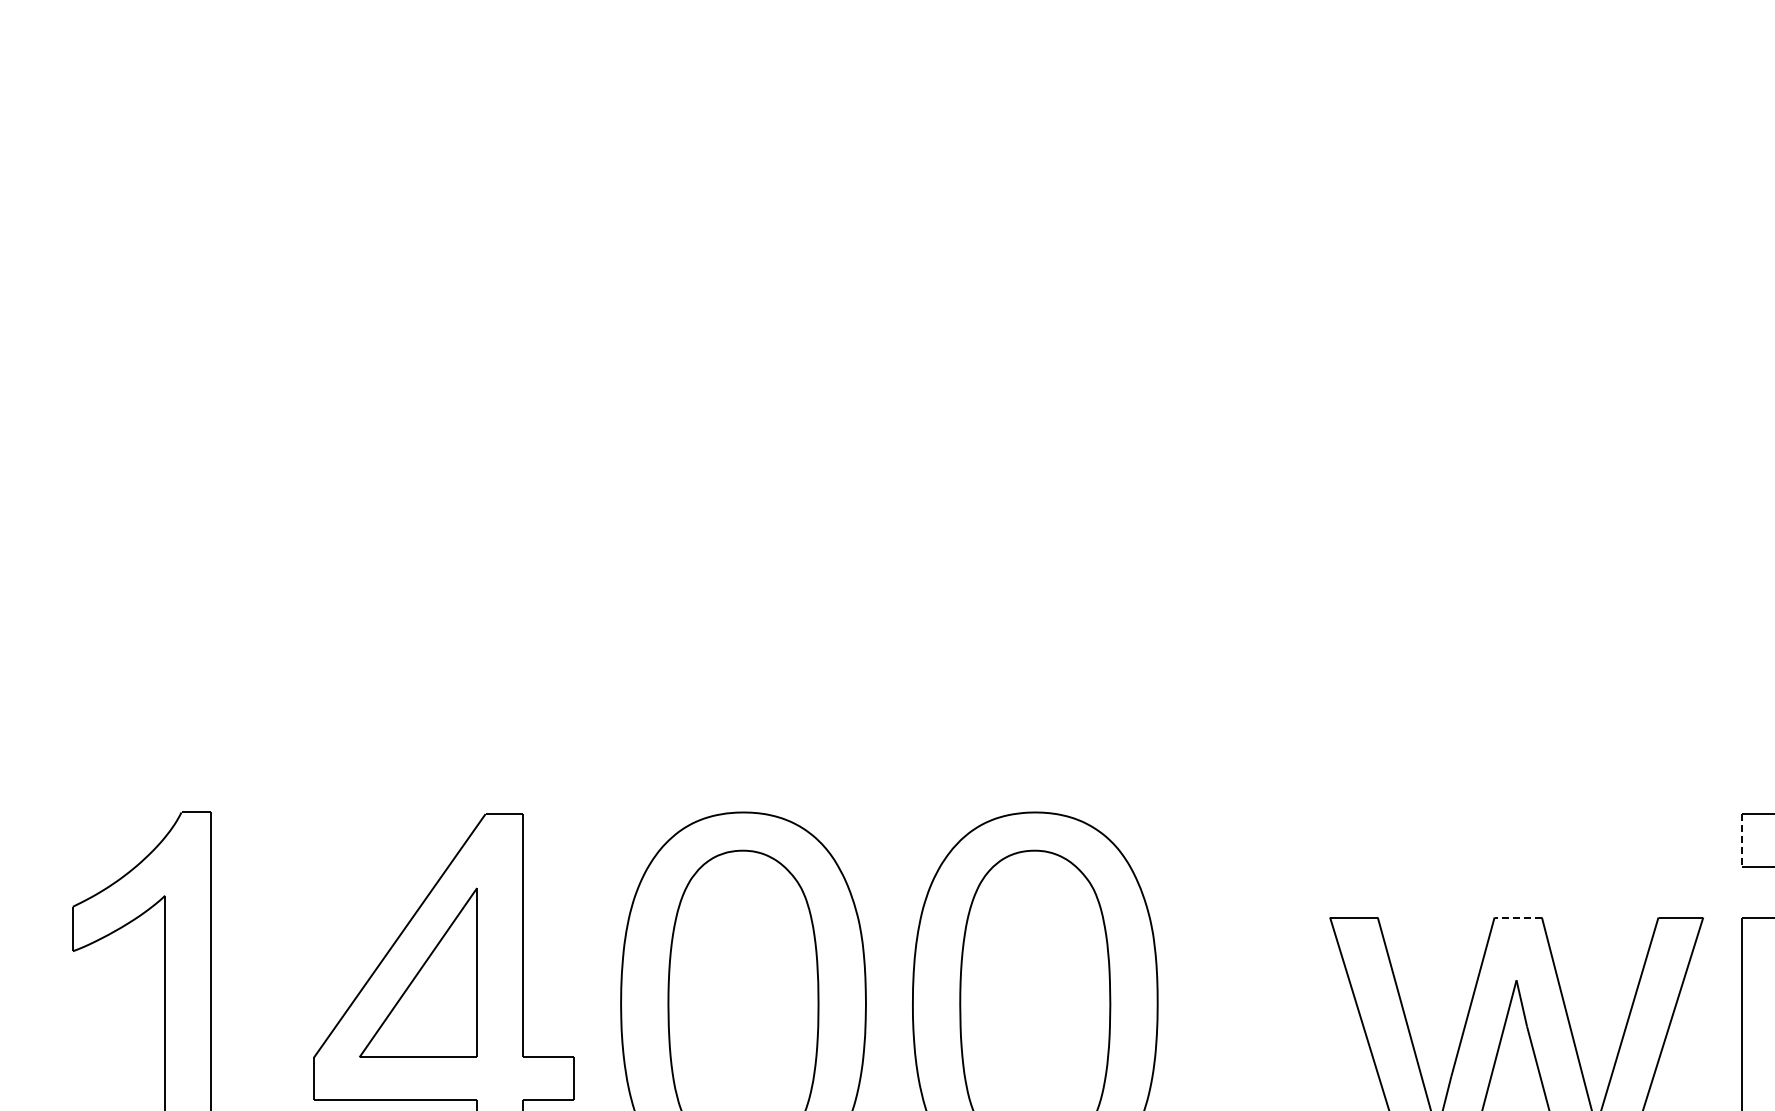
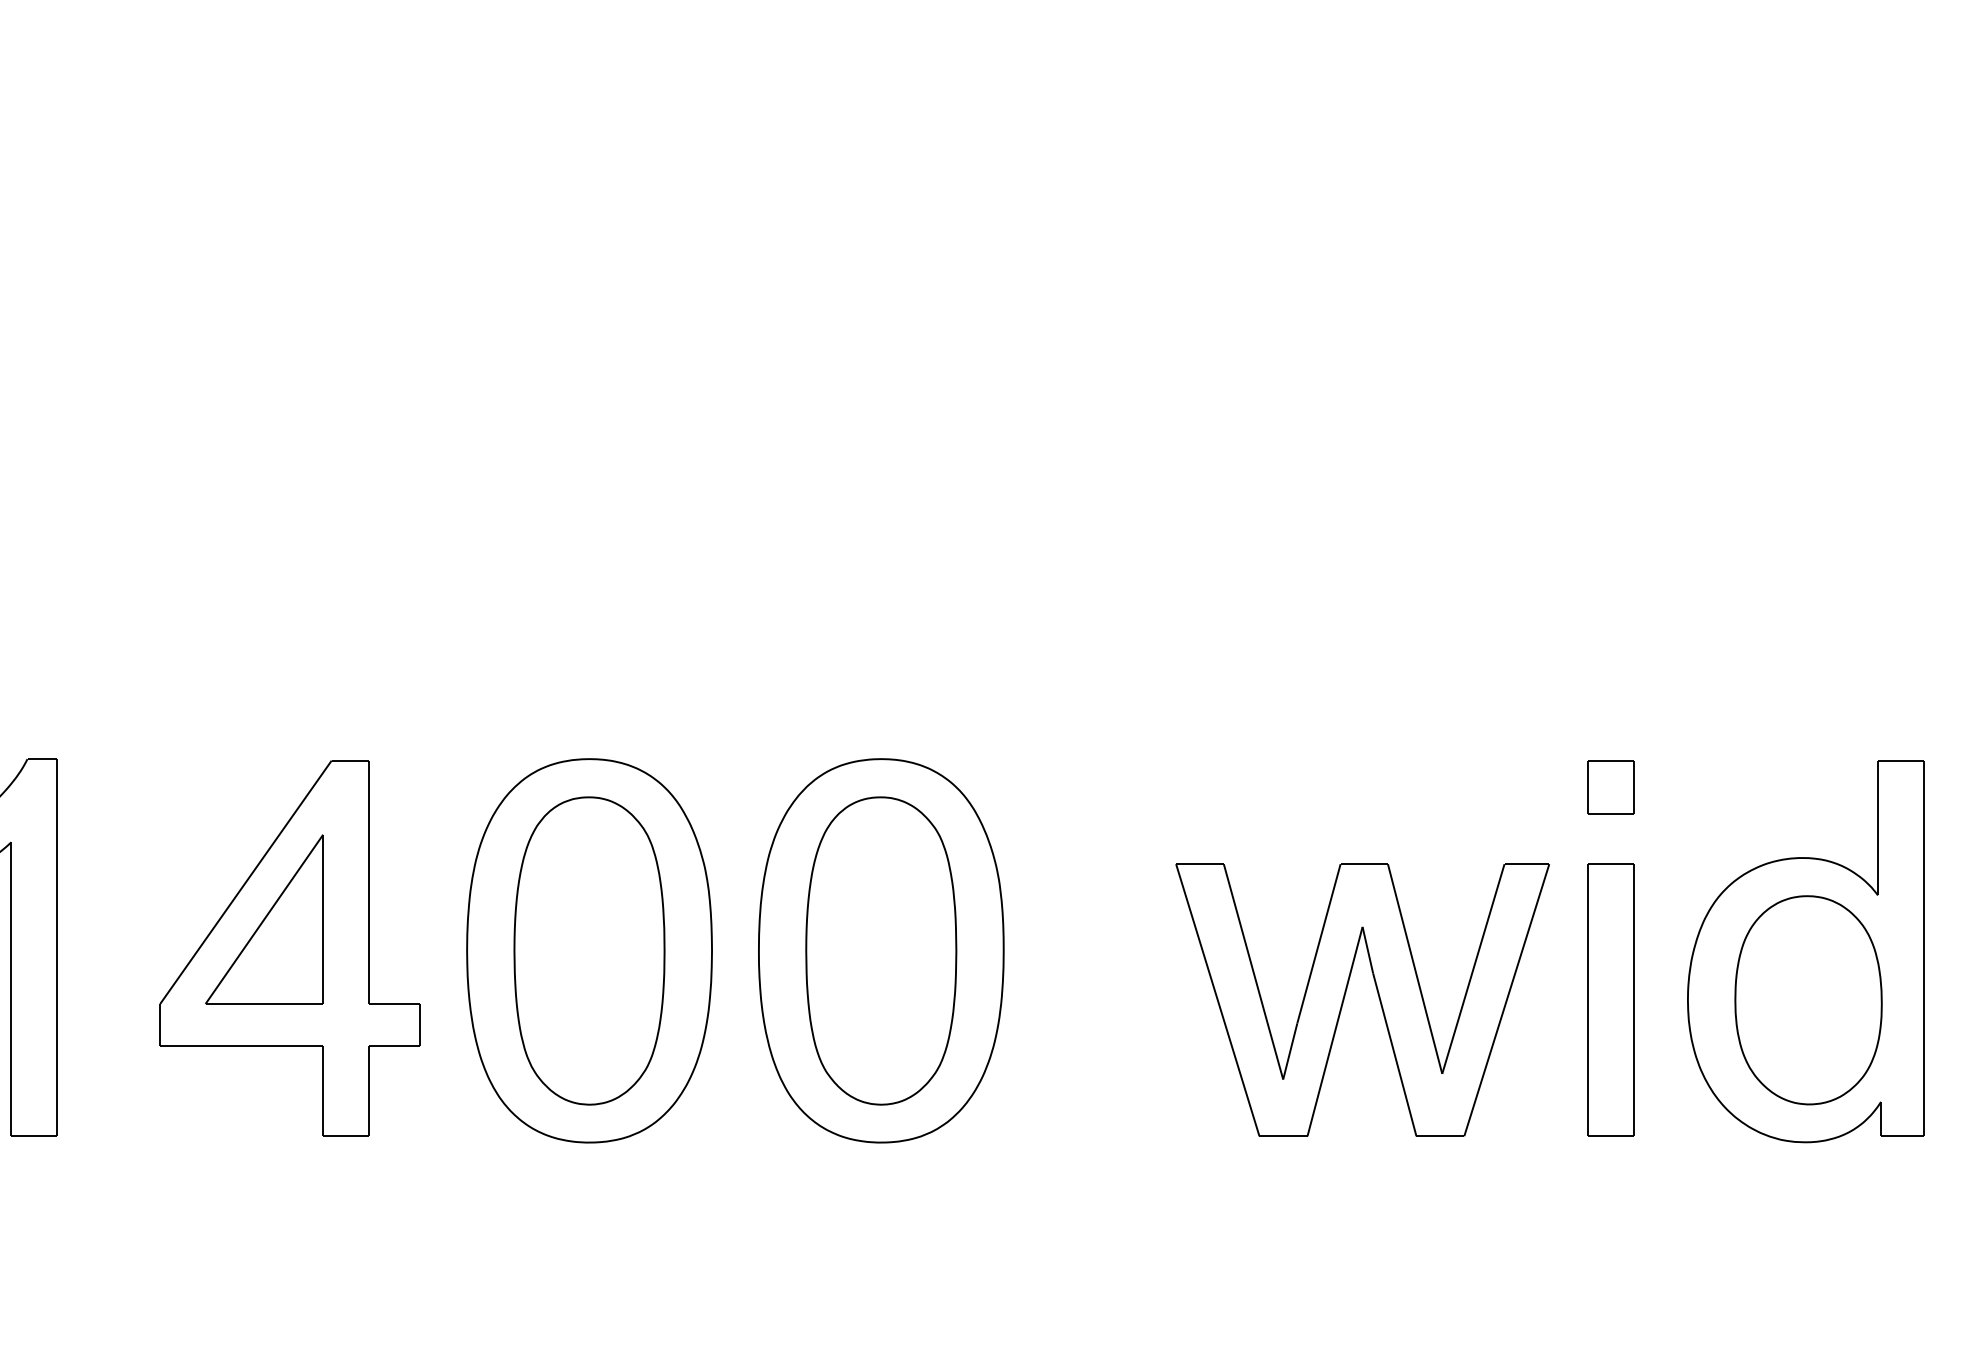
line: (1742, 840) -> (1588, 787), dashed -> solid
line: (1518, 917) -> (1364, 864), dashed -> solid

